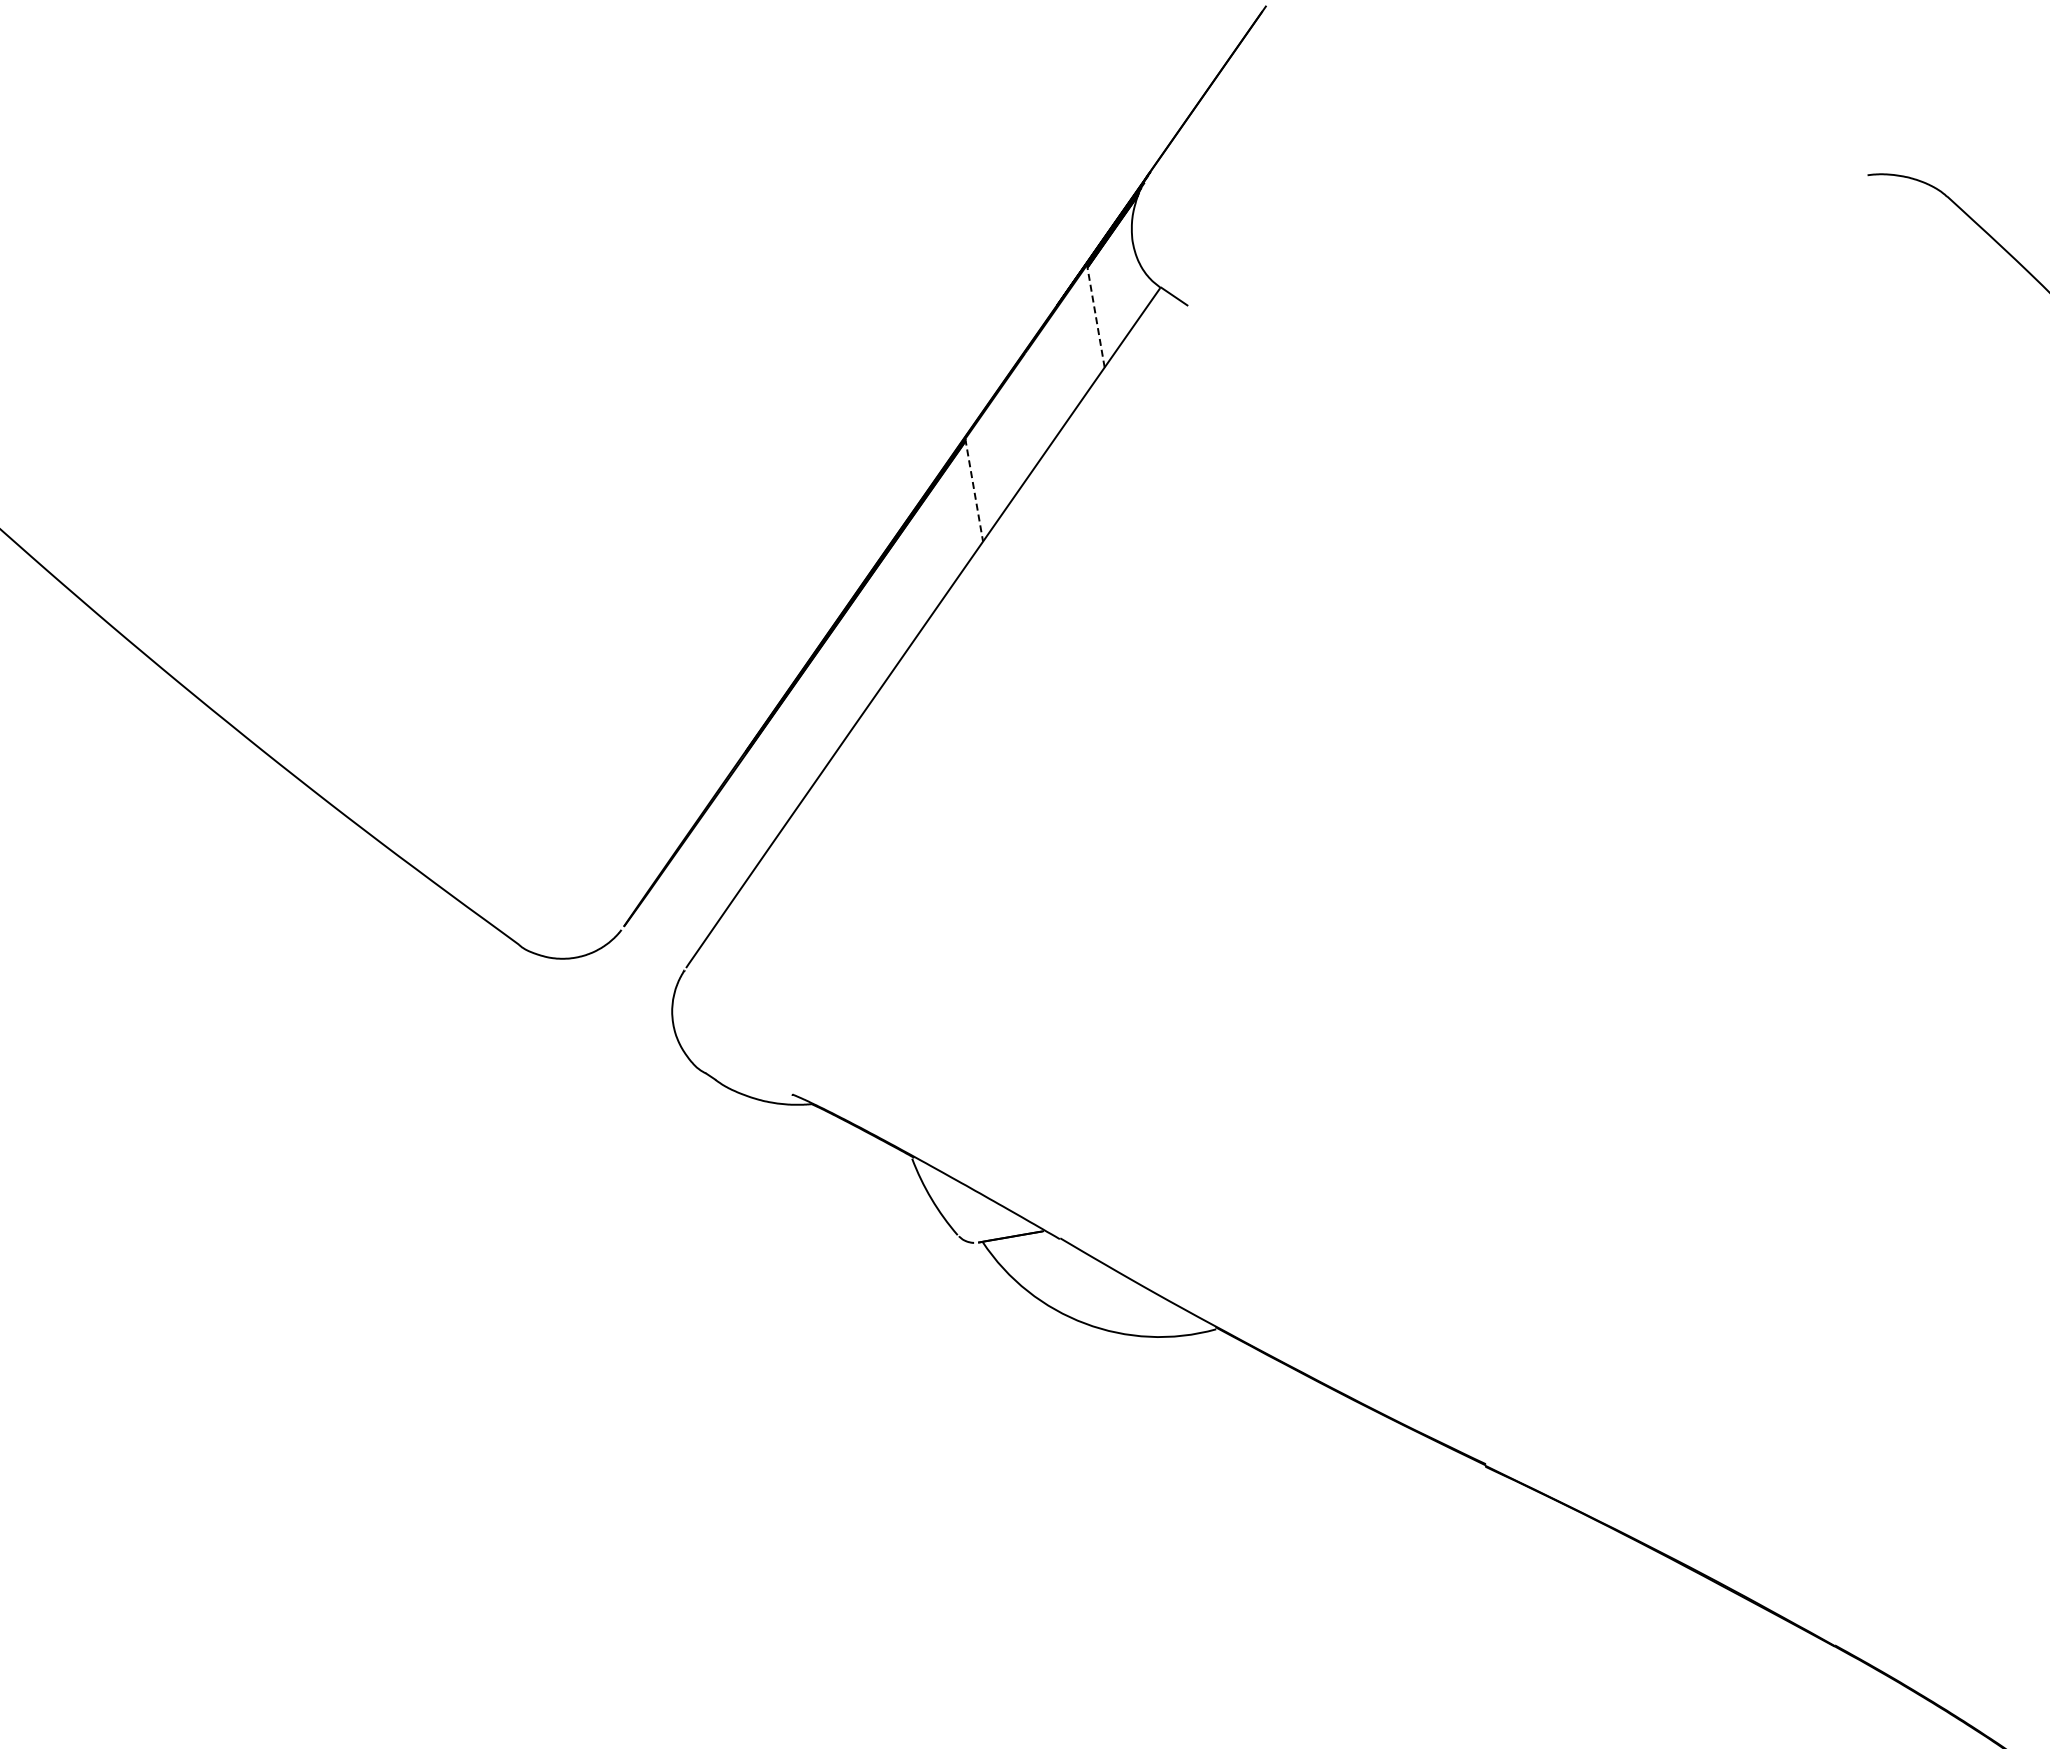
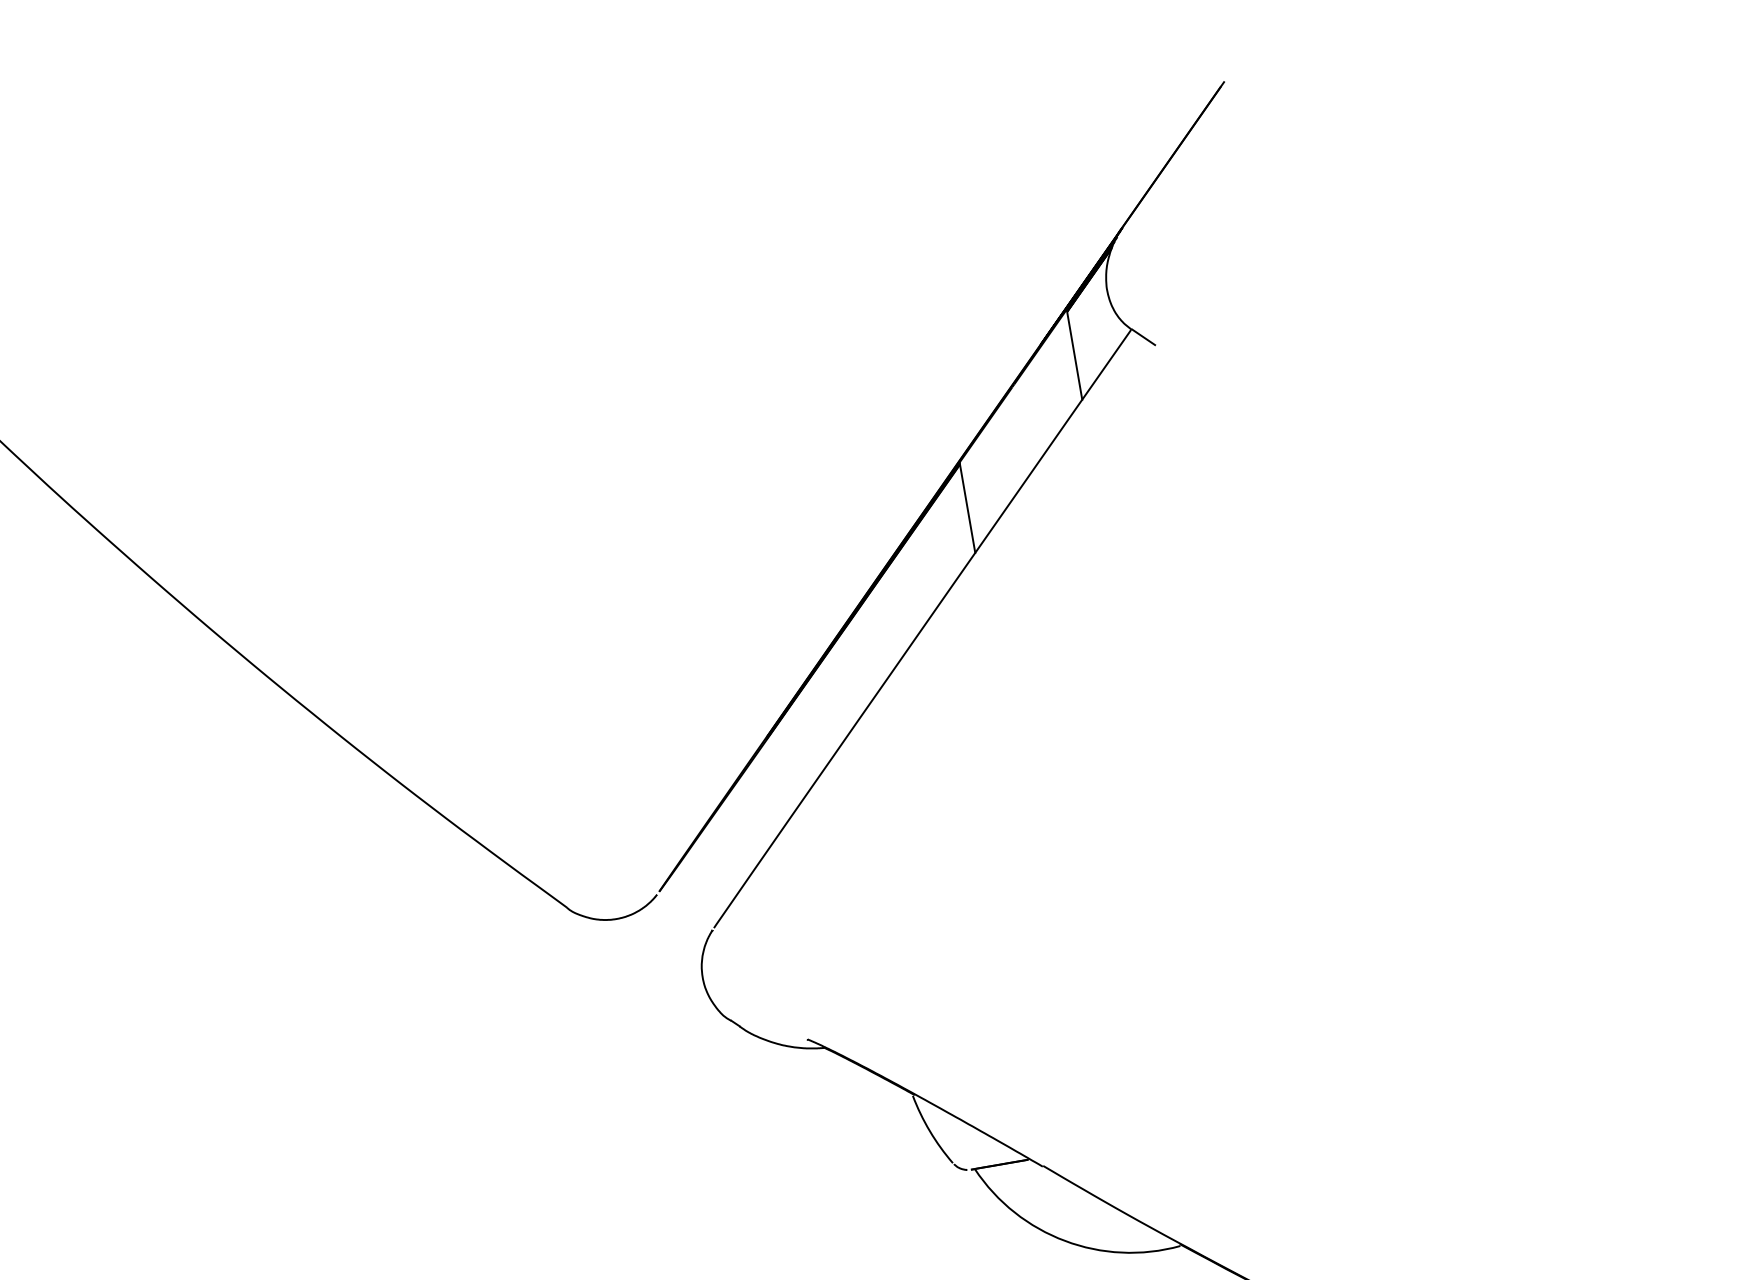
line: (1095, 315) -> (1074, 353), dashed -> solid
line: (974, 490) -> (967, 507), dashed -> solid

